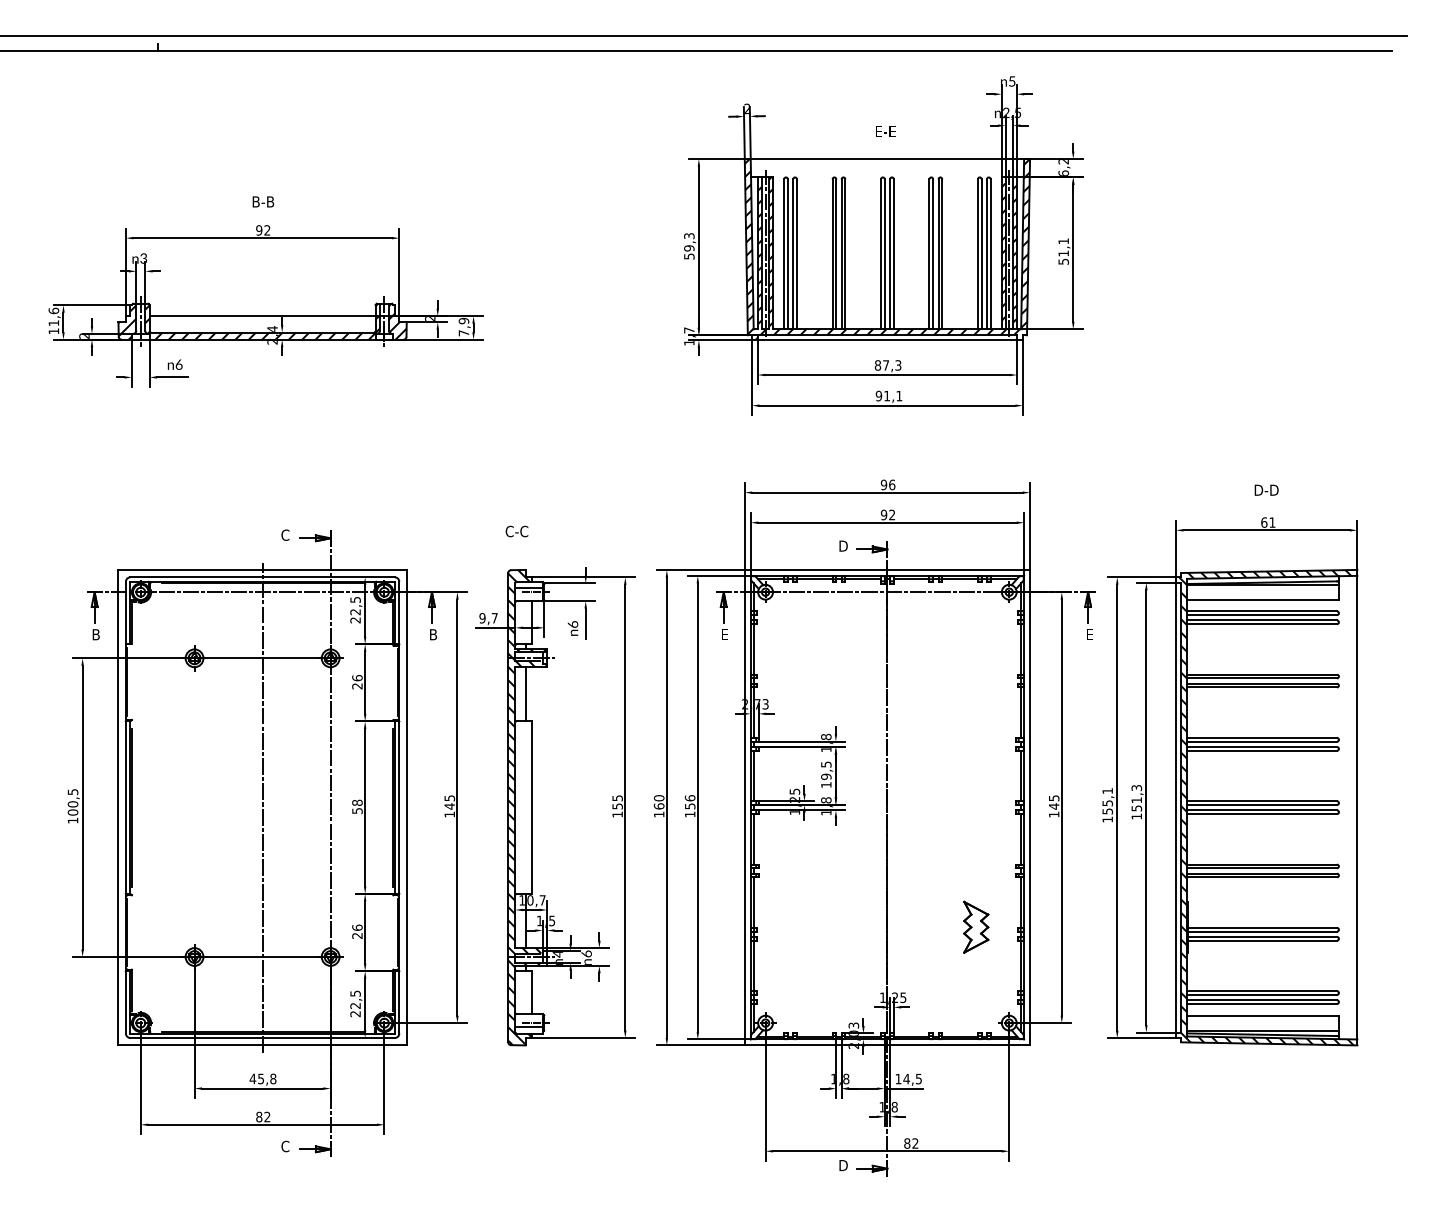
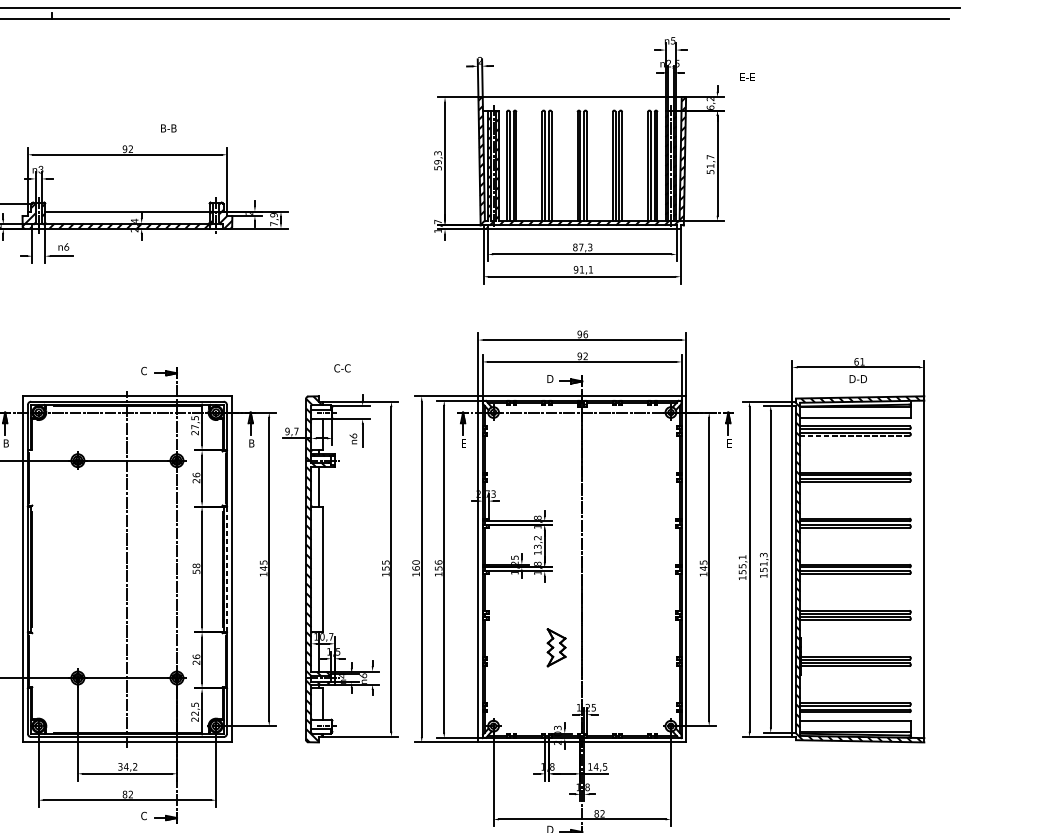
text: (885, 131) -> (747, 77), moved
text: (263, 201) -> (168, 128), moved
text: (1063, 241) -> (710, 157), 51,1 -> 51,7
text: (1266, 489) -> (858, 378), moved
text: (516, 531) -> (342, 368), moved
text: (355, 612) -> (195, 427), 22,5 -> 27,5
line: (1261, 624) -> (854, 436), solid -> dashed
text: (826, 770) -> (537, 542), 19,5 -> 13,2
line: (399, 808) -> (227, 569), solid -> dashed
part: (976, 926) -> (556, 647), moved
text: (262, 1078) -> (127, 766), 45,8 -> 34,2

